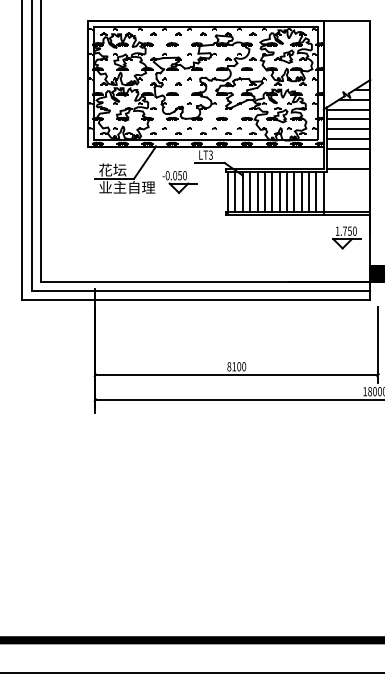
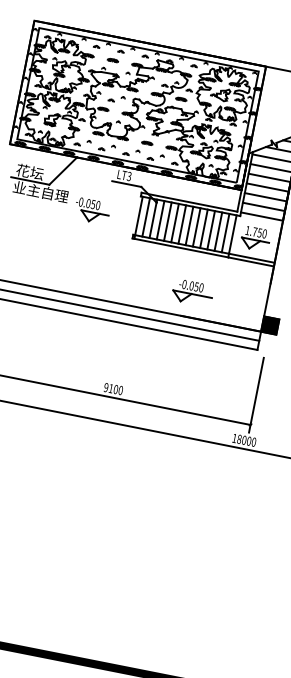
line: (348, 158) -> (263, 206), added
part: (179, 182) -> (91, 211), moved
part: (346, 237) -> (255, 238), moved
part: (295, 256) -> (192, 292), added
text: (229, 366) -> (106, 387), 8100 -> 9100

